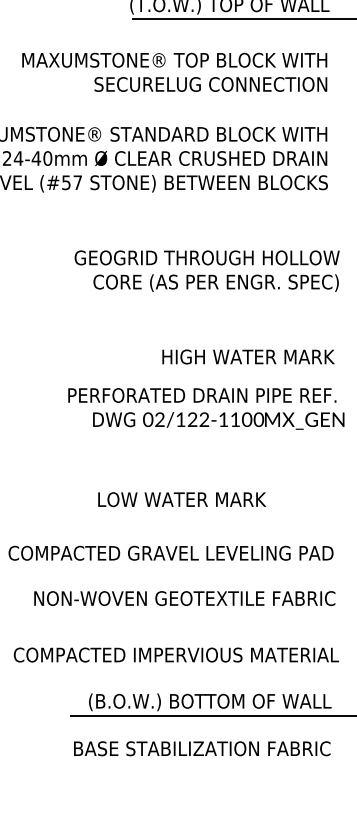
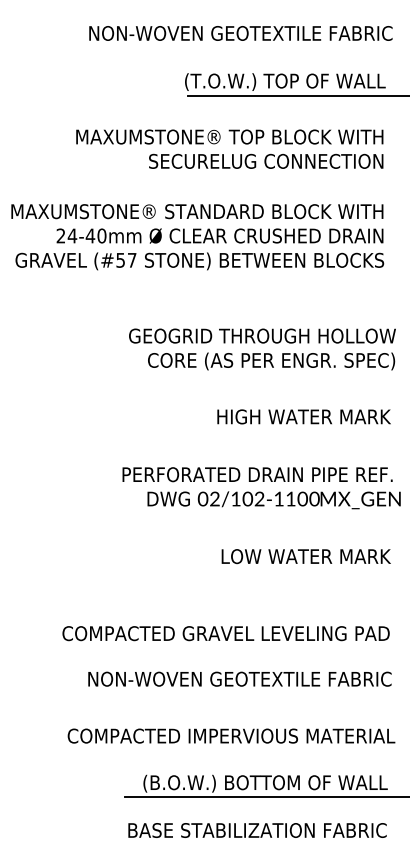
text: (247, 356) -> (303, 416), moved
text: (192, 420) -> (247, 499), 02/122-1100 -> 02/102-1100
text: (181, 499) -> (305, 556), moved

